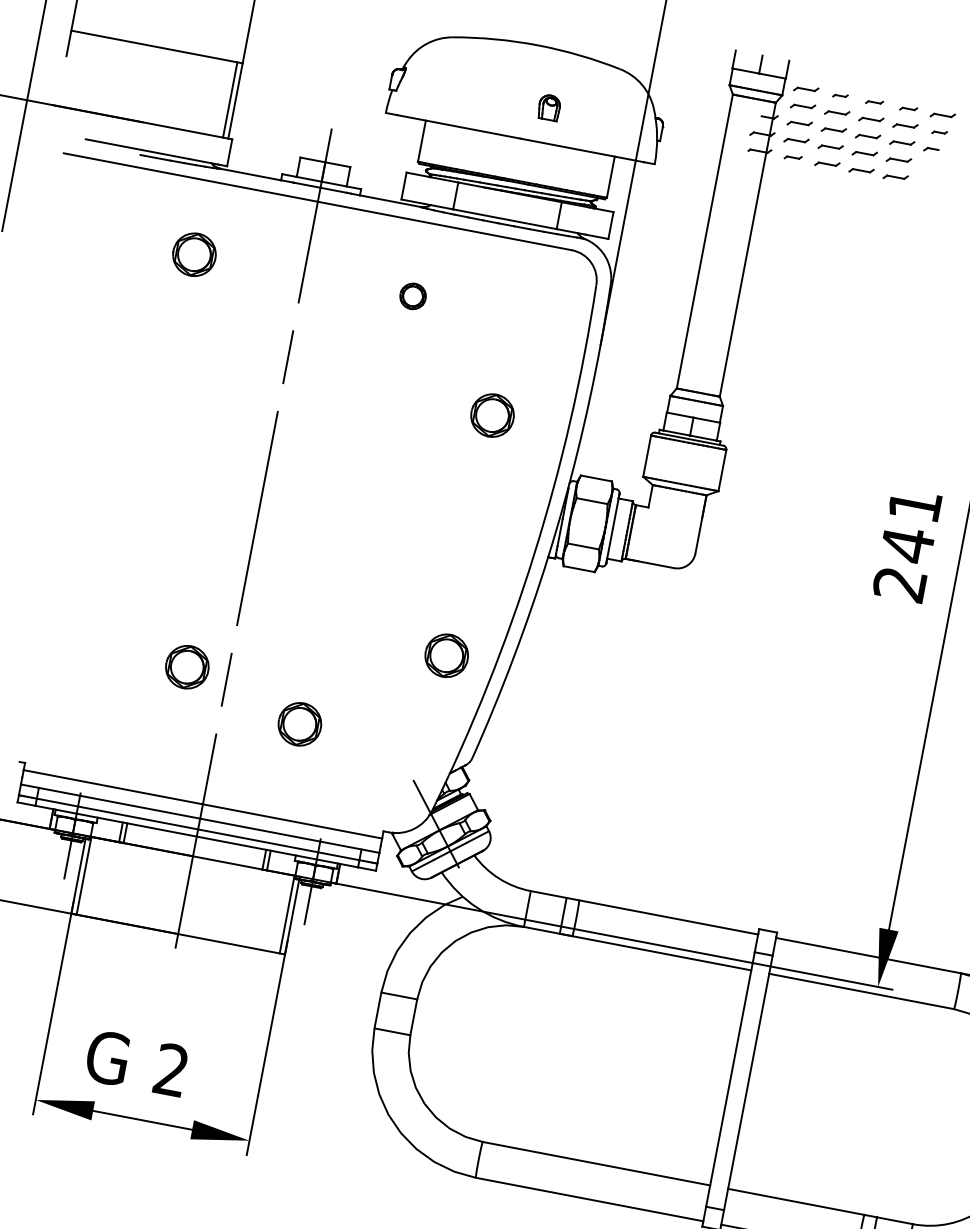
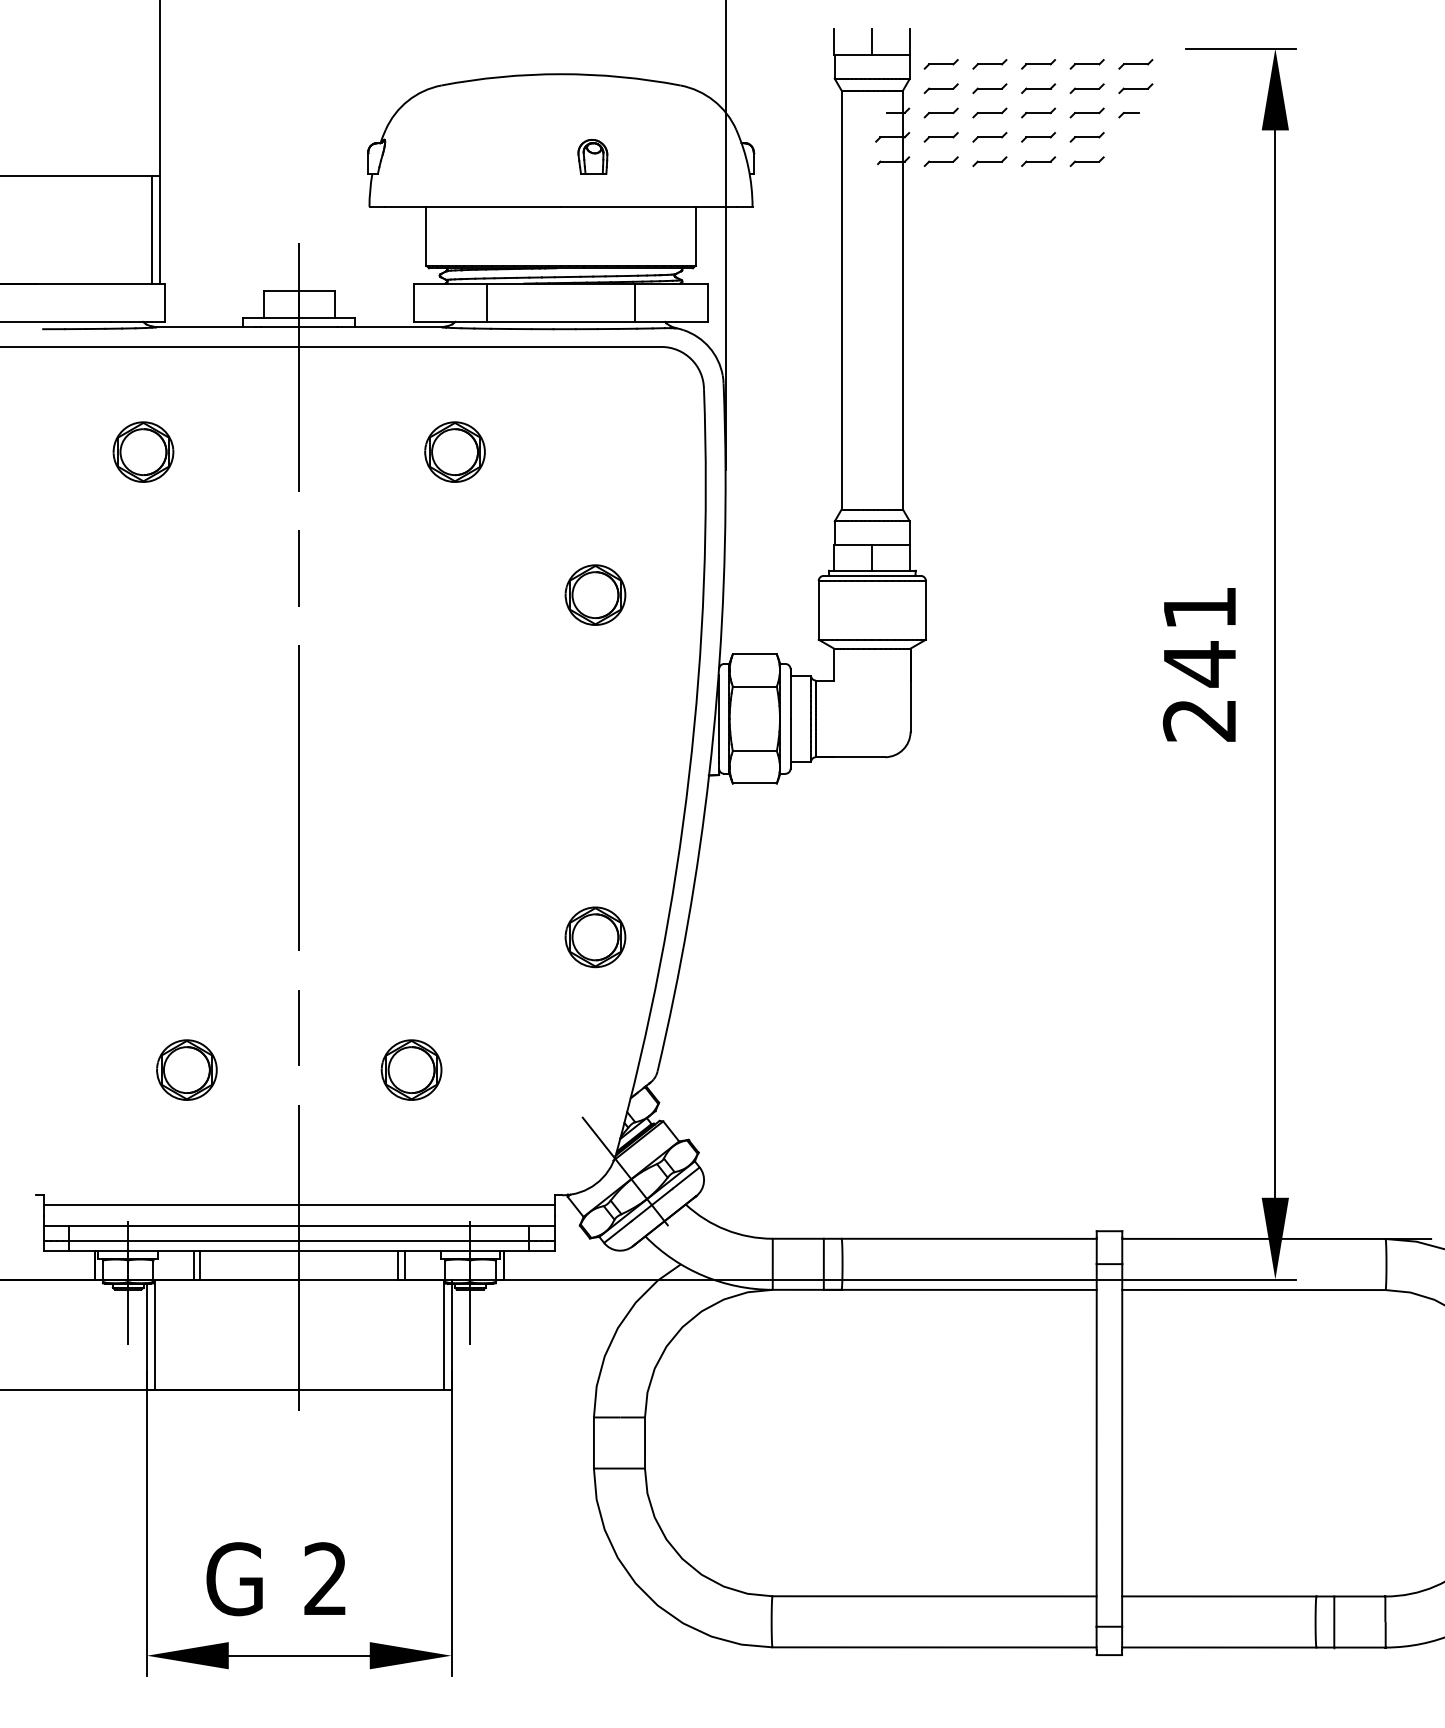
part: (840, 95) -> (989, 64), size x1.67
part: (874, 102) -> (1038, 64), size x1.43
part: (908, 108) -> (1086, 64), size x1.43
part: (939, 132) -> (1135, 88), size x1.67
part: (792, 157) -> (940, 161), size x1.43
part: (412, 295) -> (454, 451), size x1.67
part: (187, 666) -> (186, 1069), moved

